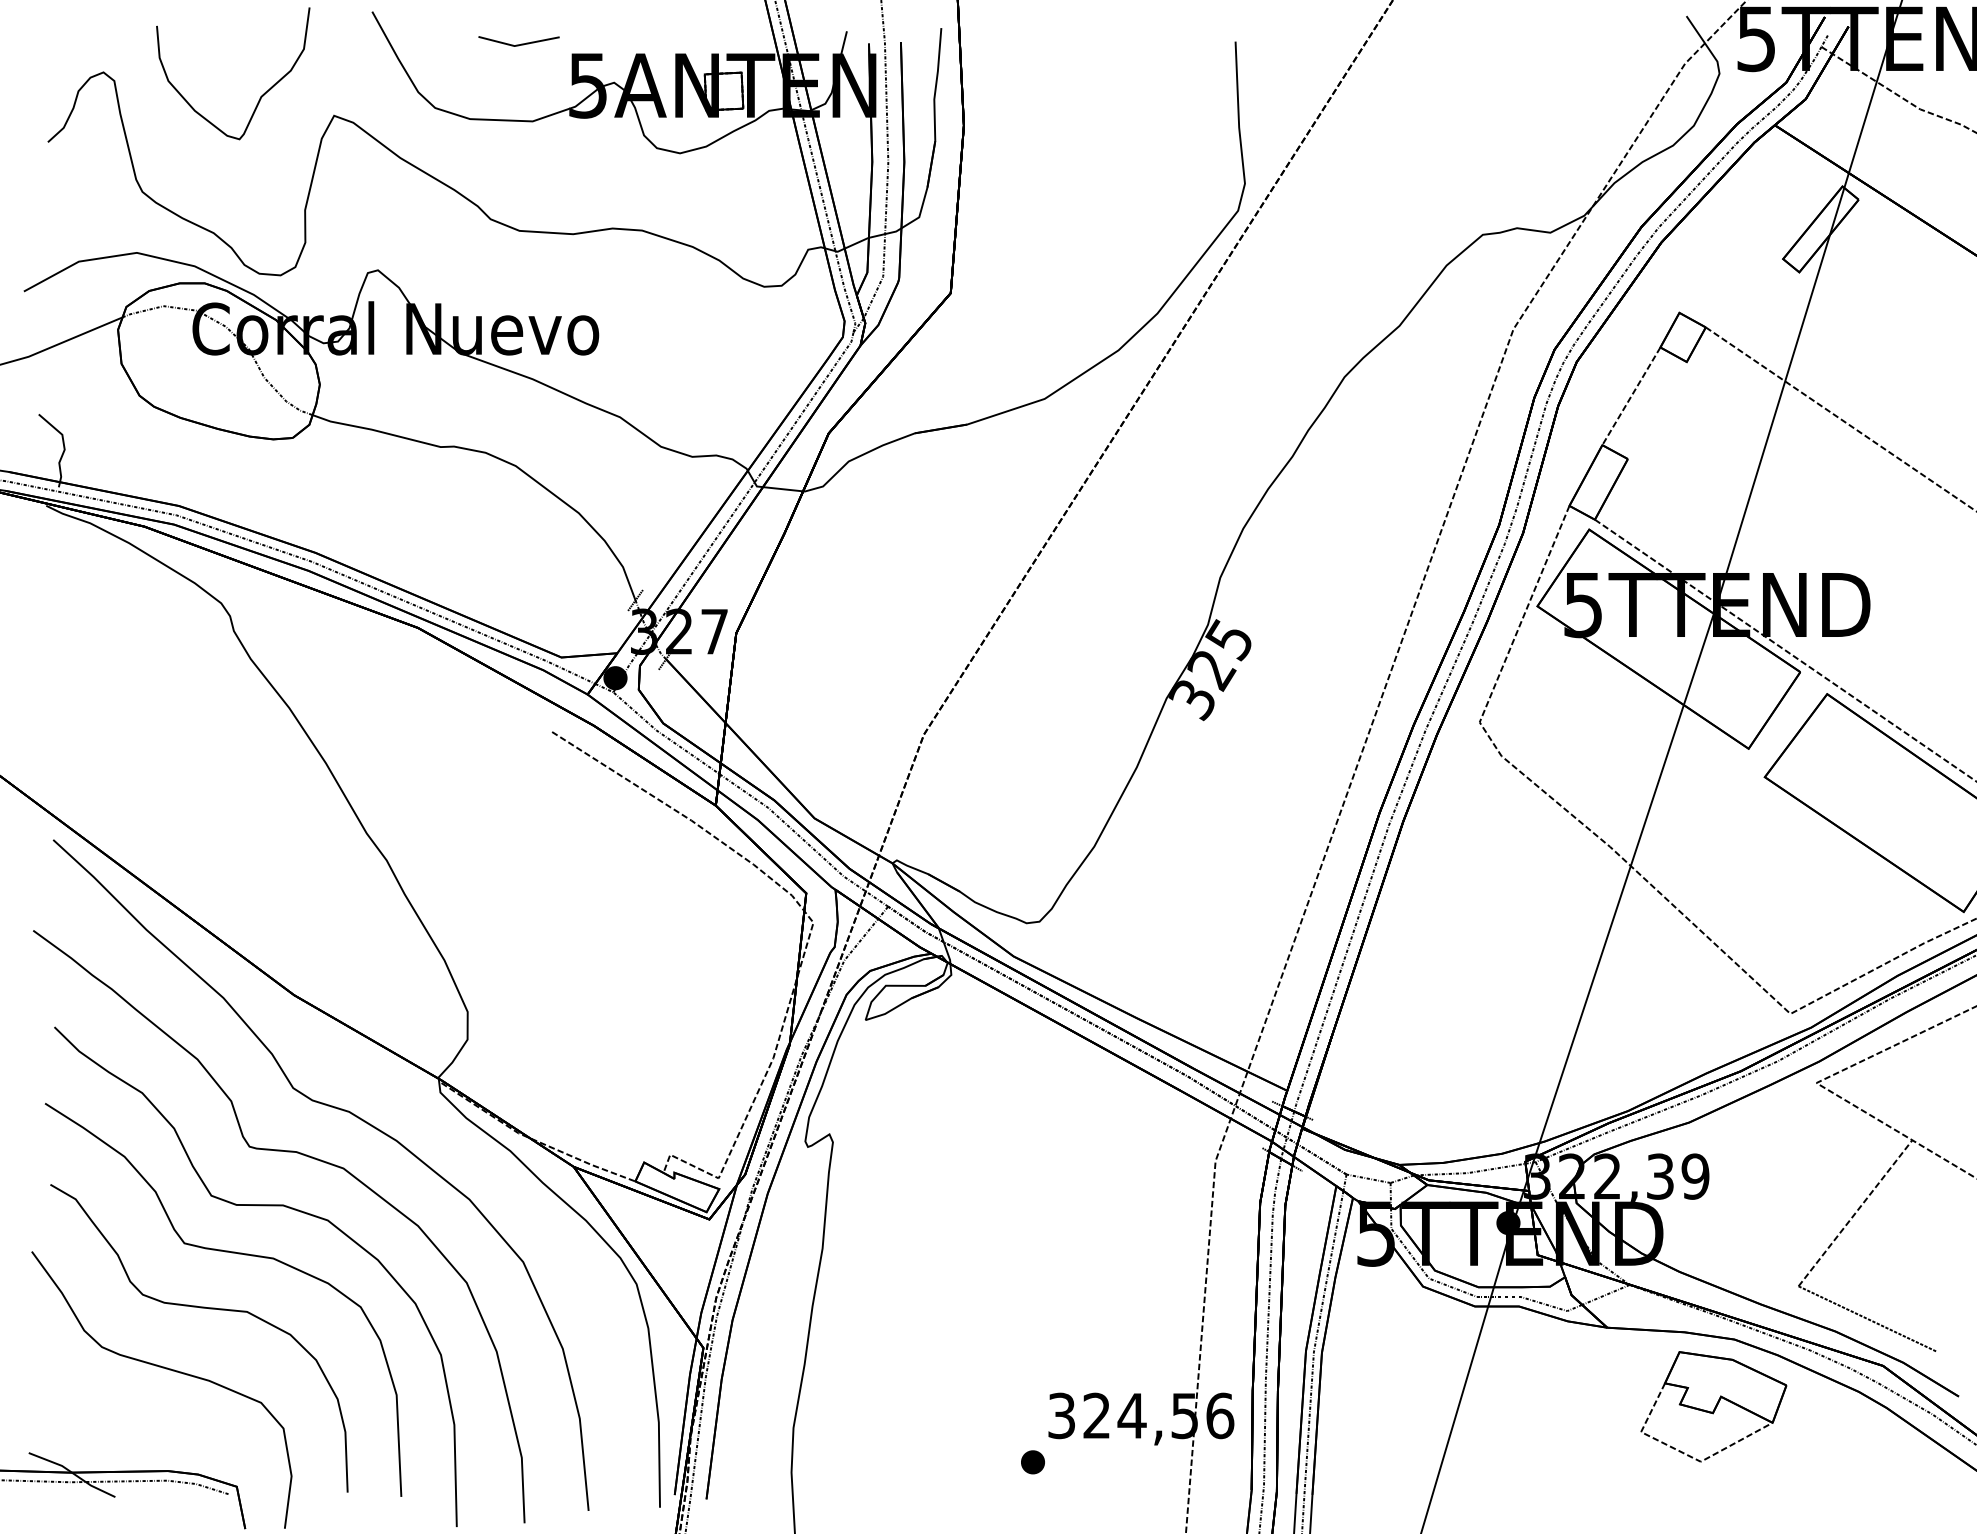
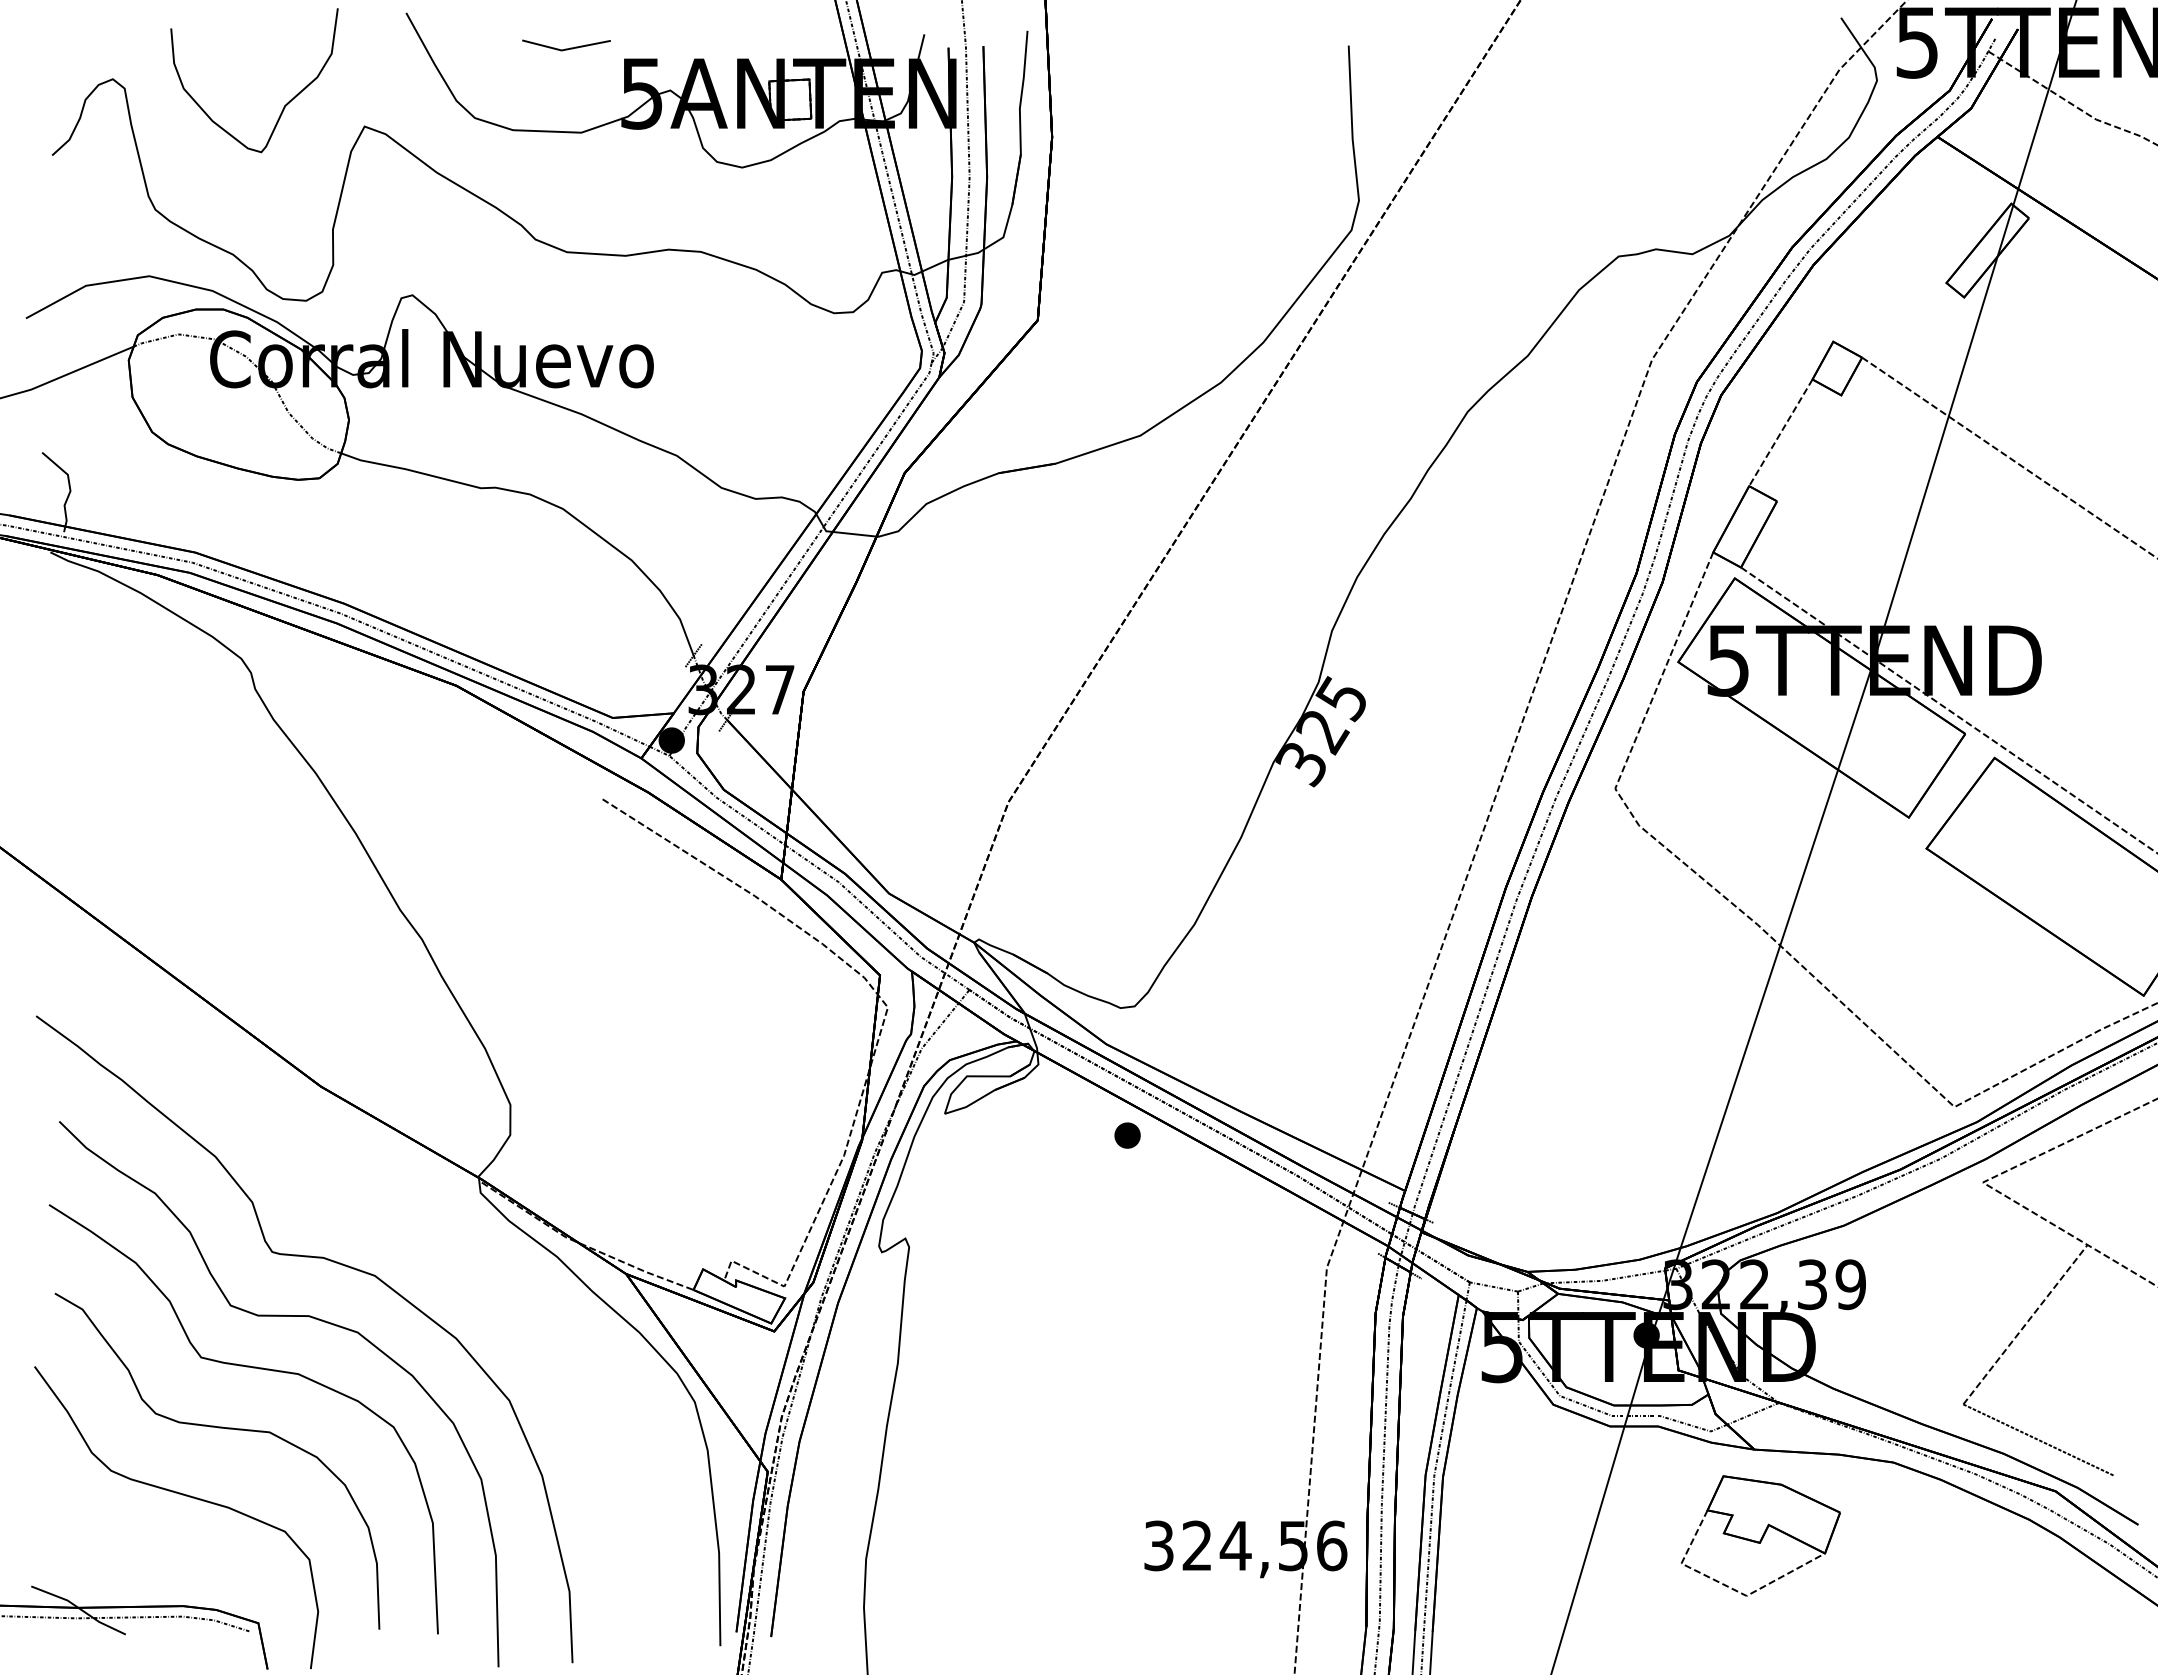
curve: (359, 1119) -> (392, 1222), removed
part: (1713, 1406) -> (1760, 1535), moved
part: (1032, 1462) -> (1127, 1135), moved

